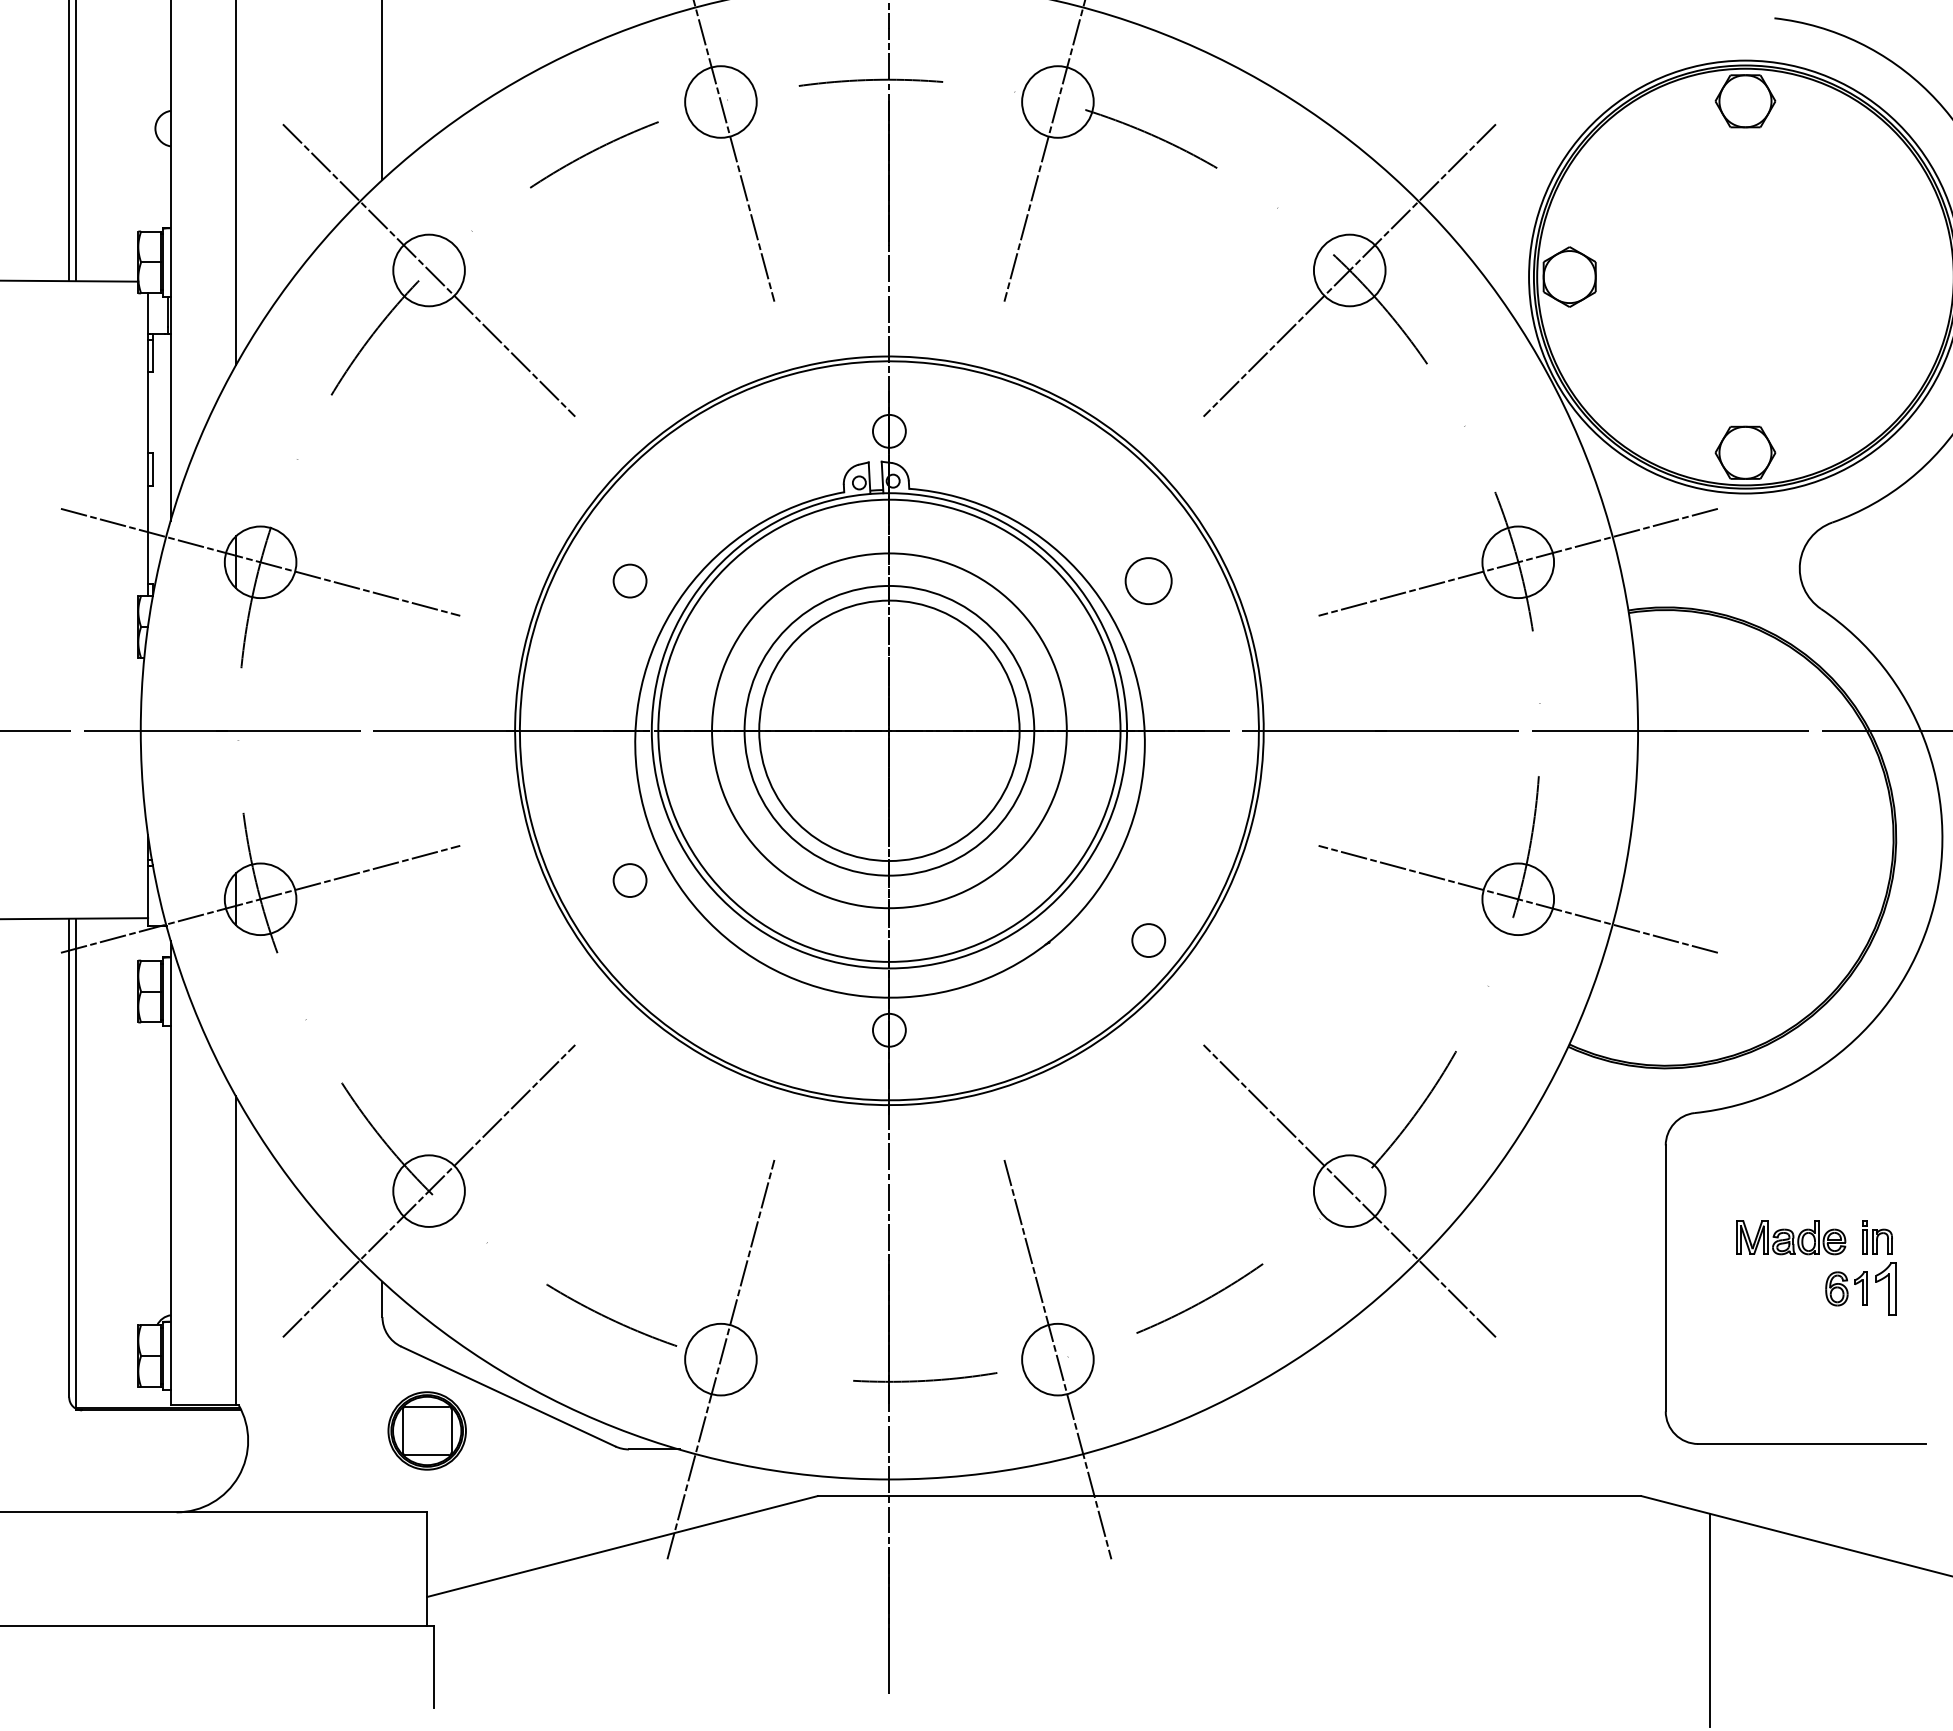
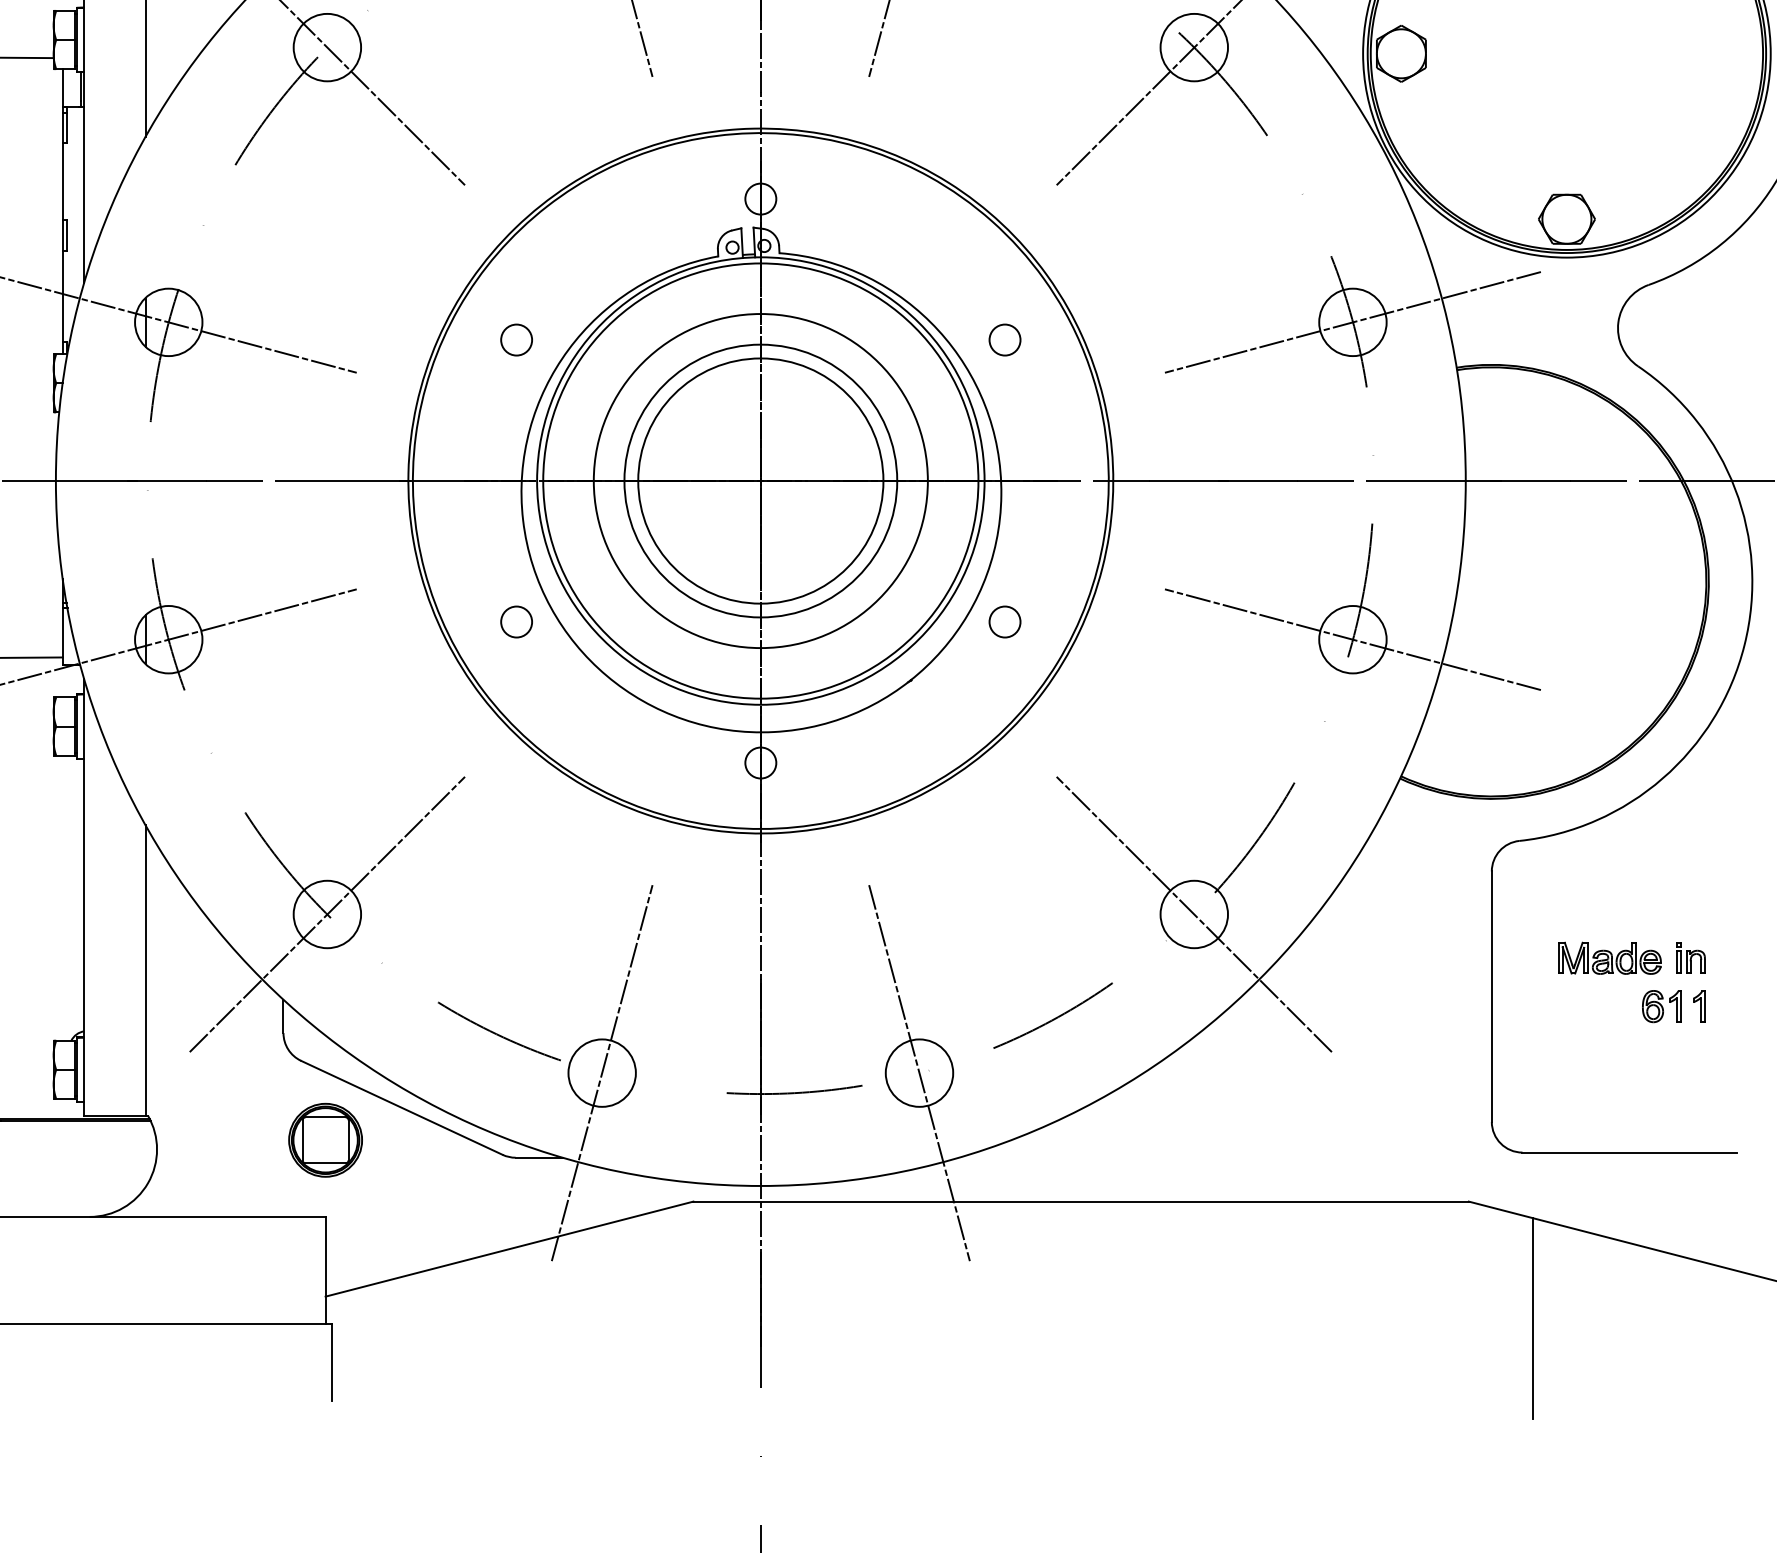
circle: (1148, 580) -> (1004, 339), size x0.71
circle: (1148, 940) -> (1004, 621), moved
part: (1885, 1288) -> (1698, 1006), size x0.62

